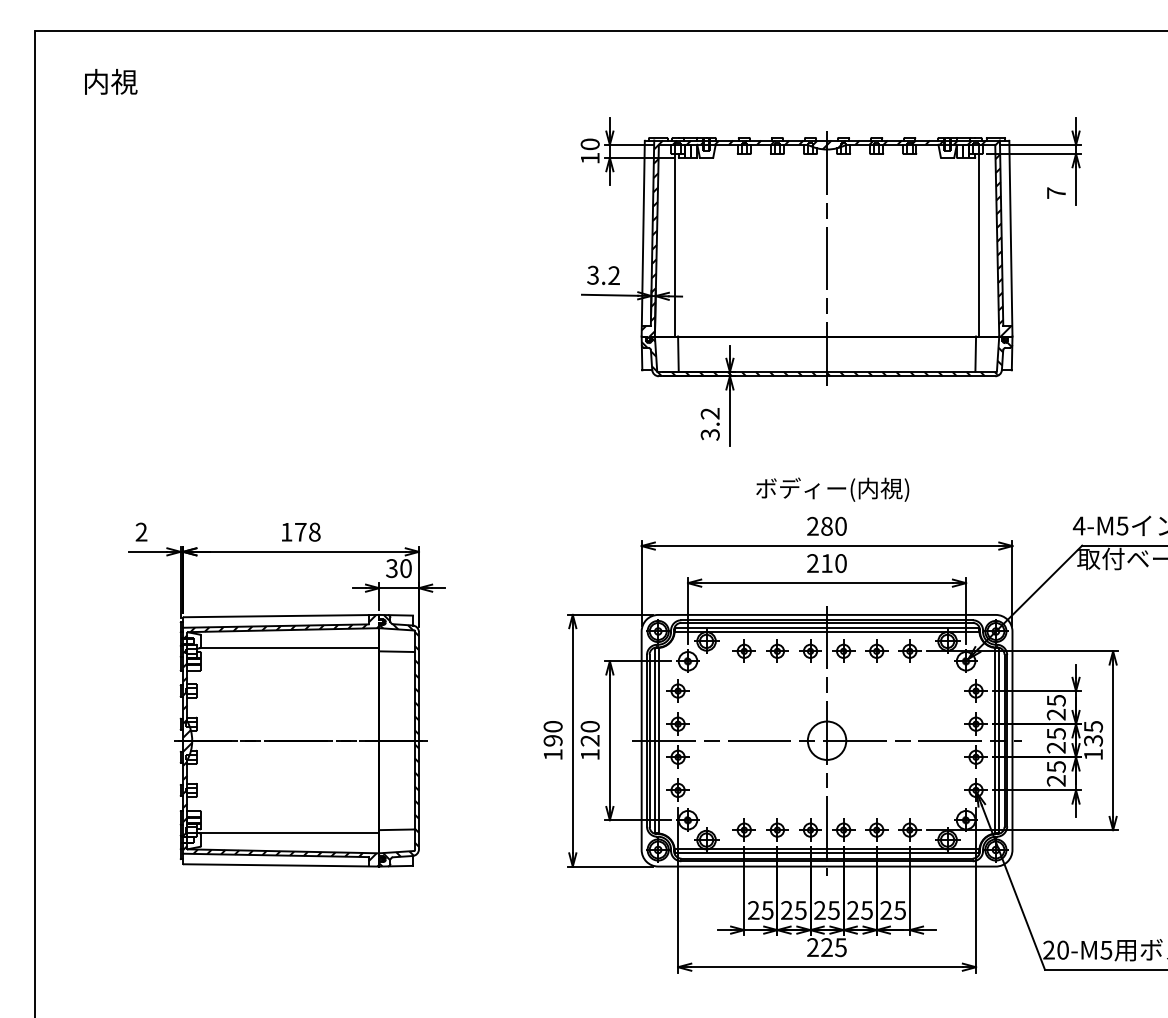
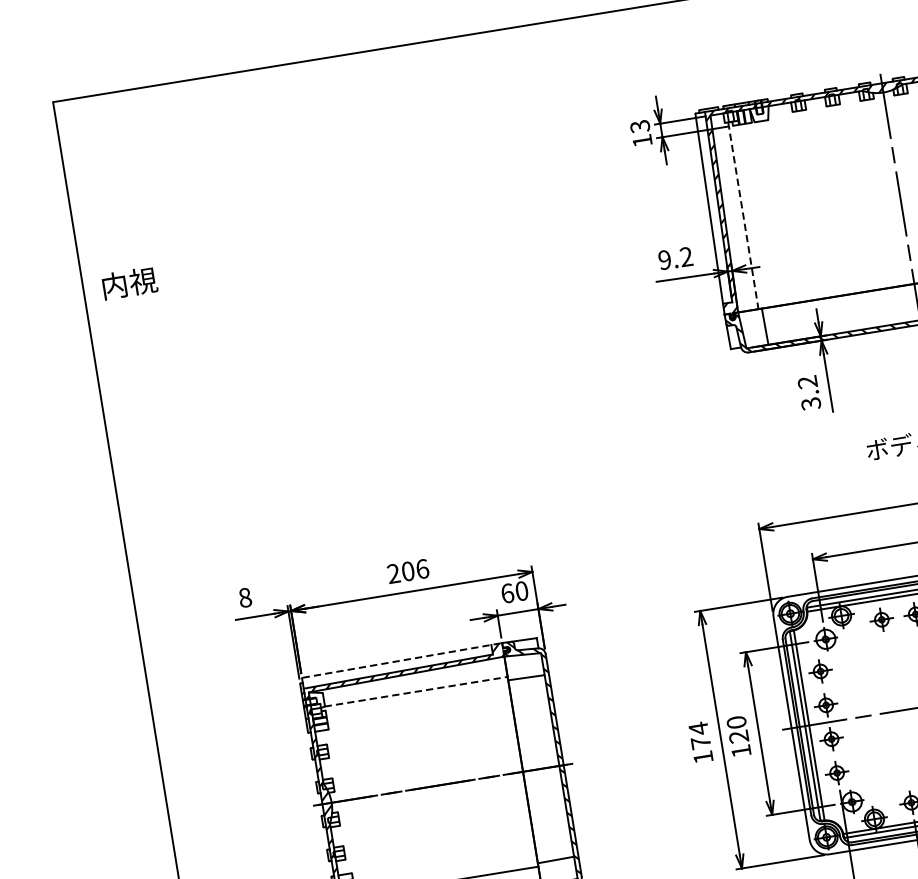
text: (111, 81) -> (130, 282), moved
text: (589, 144) -> (639, 126), 10 -> 13
line: (674, 245) -> (743, 216), solid -> dashed
text: (592, 275) -> (664, 260), 3.2 -> 9.2
text: (141, 531) -> (245, 597), 2 -> 8
text: (300, 531) -> (407, 570), 178 -> 206
text: (391, 568) -> (507, 593), 30 -> 60
line: (281, 616) -> (402, 660), solid -> dashed
line: (290, 648) -> (416, 692), solid -> dashed
text: (552, 733) -> (699, 735), 190 -> 174

